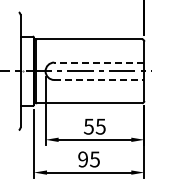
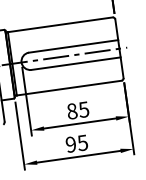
line: (98, 62) -> (72, 46), dashed -> solid
line: (99, 80) -> (76, 64), dashed -> solid
text: (88, 126) -> (71, 111), 55 -> 85

